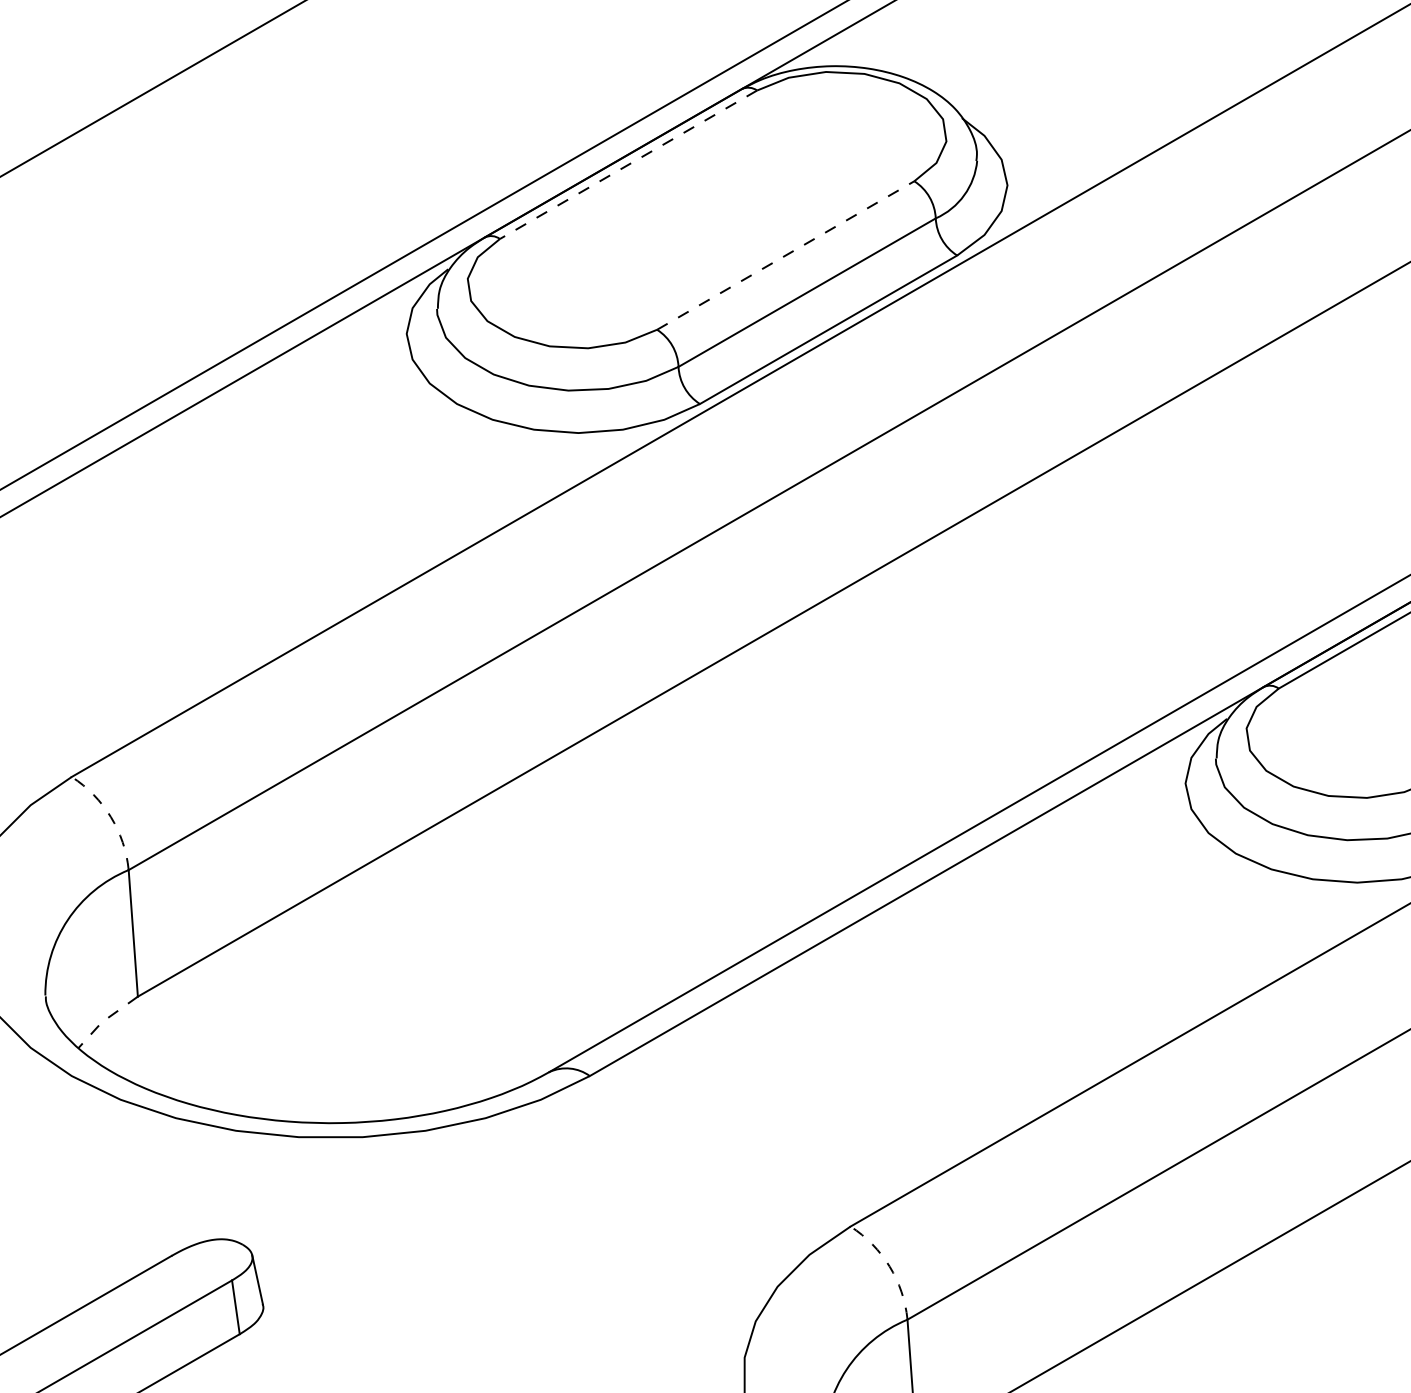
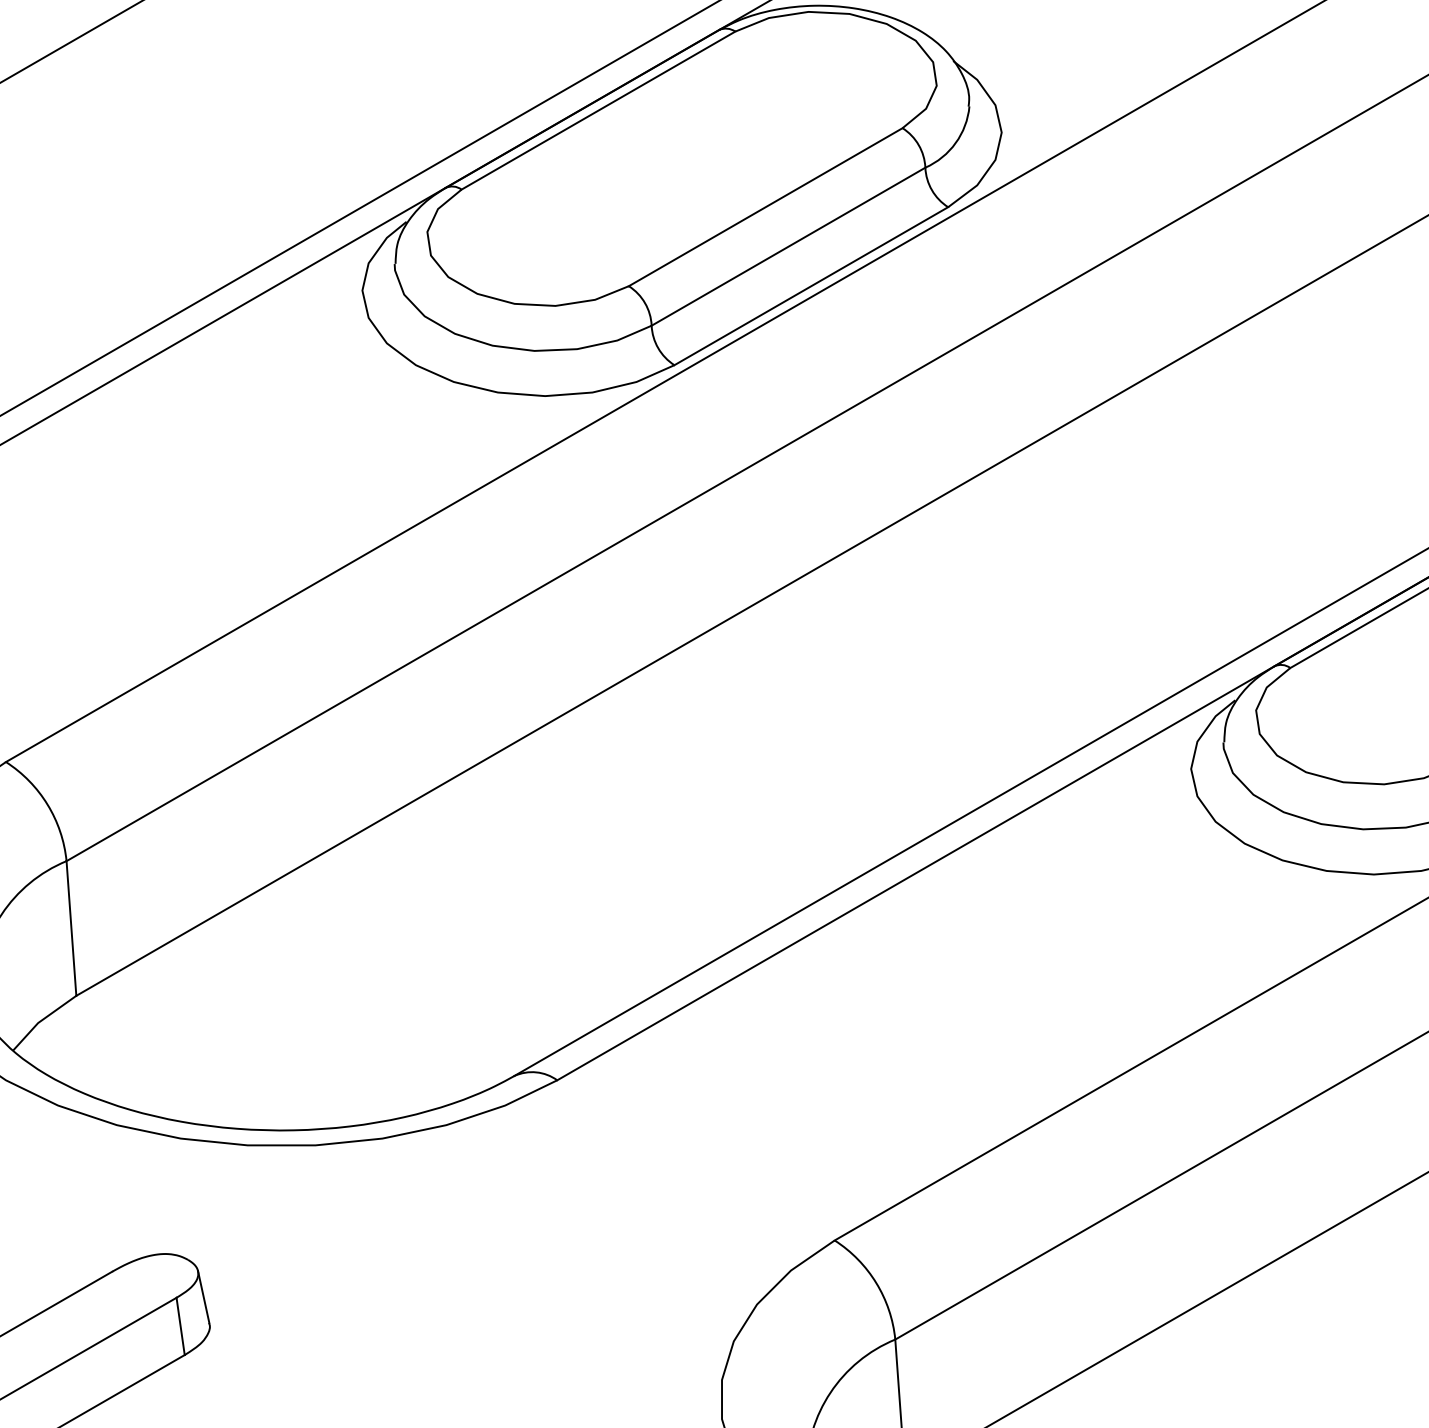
line: (628, 164) -> (598, 110), dashed -> solid
line: (785, 255) -> (765, 207), dashed -> solid
arc: (110, 817) -> (47, 805), dashed -> solid
line: (105, 1019) -> (41, 1020), dashed -> solid
arc: (889, 1266) -> (876, 1282), dashed -> solid

